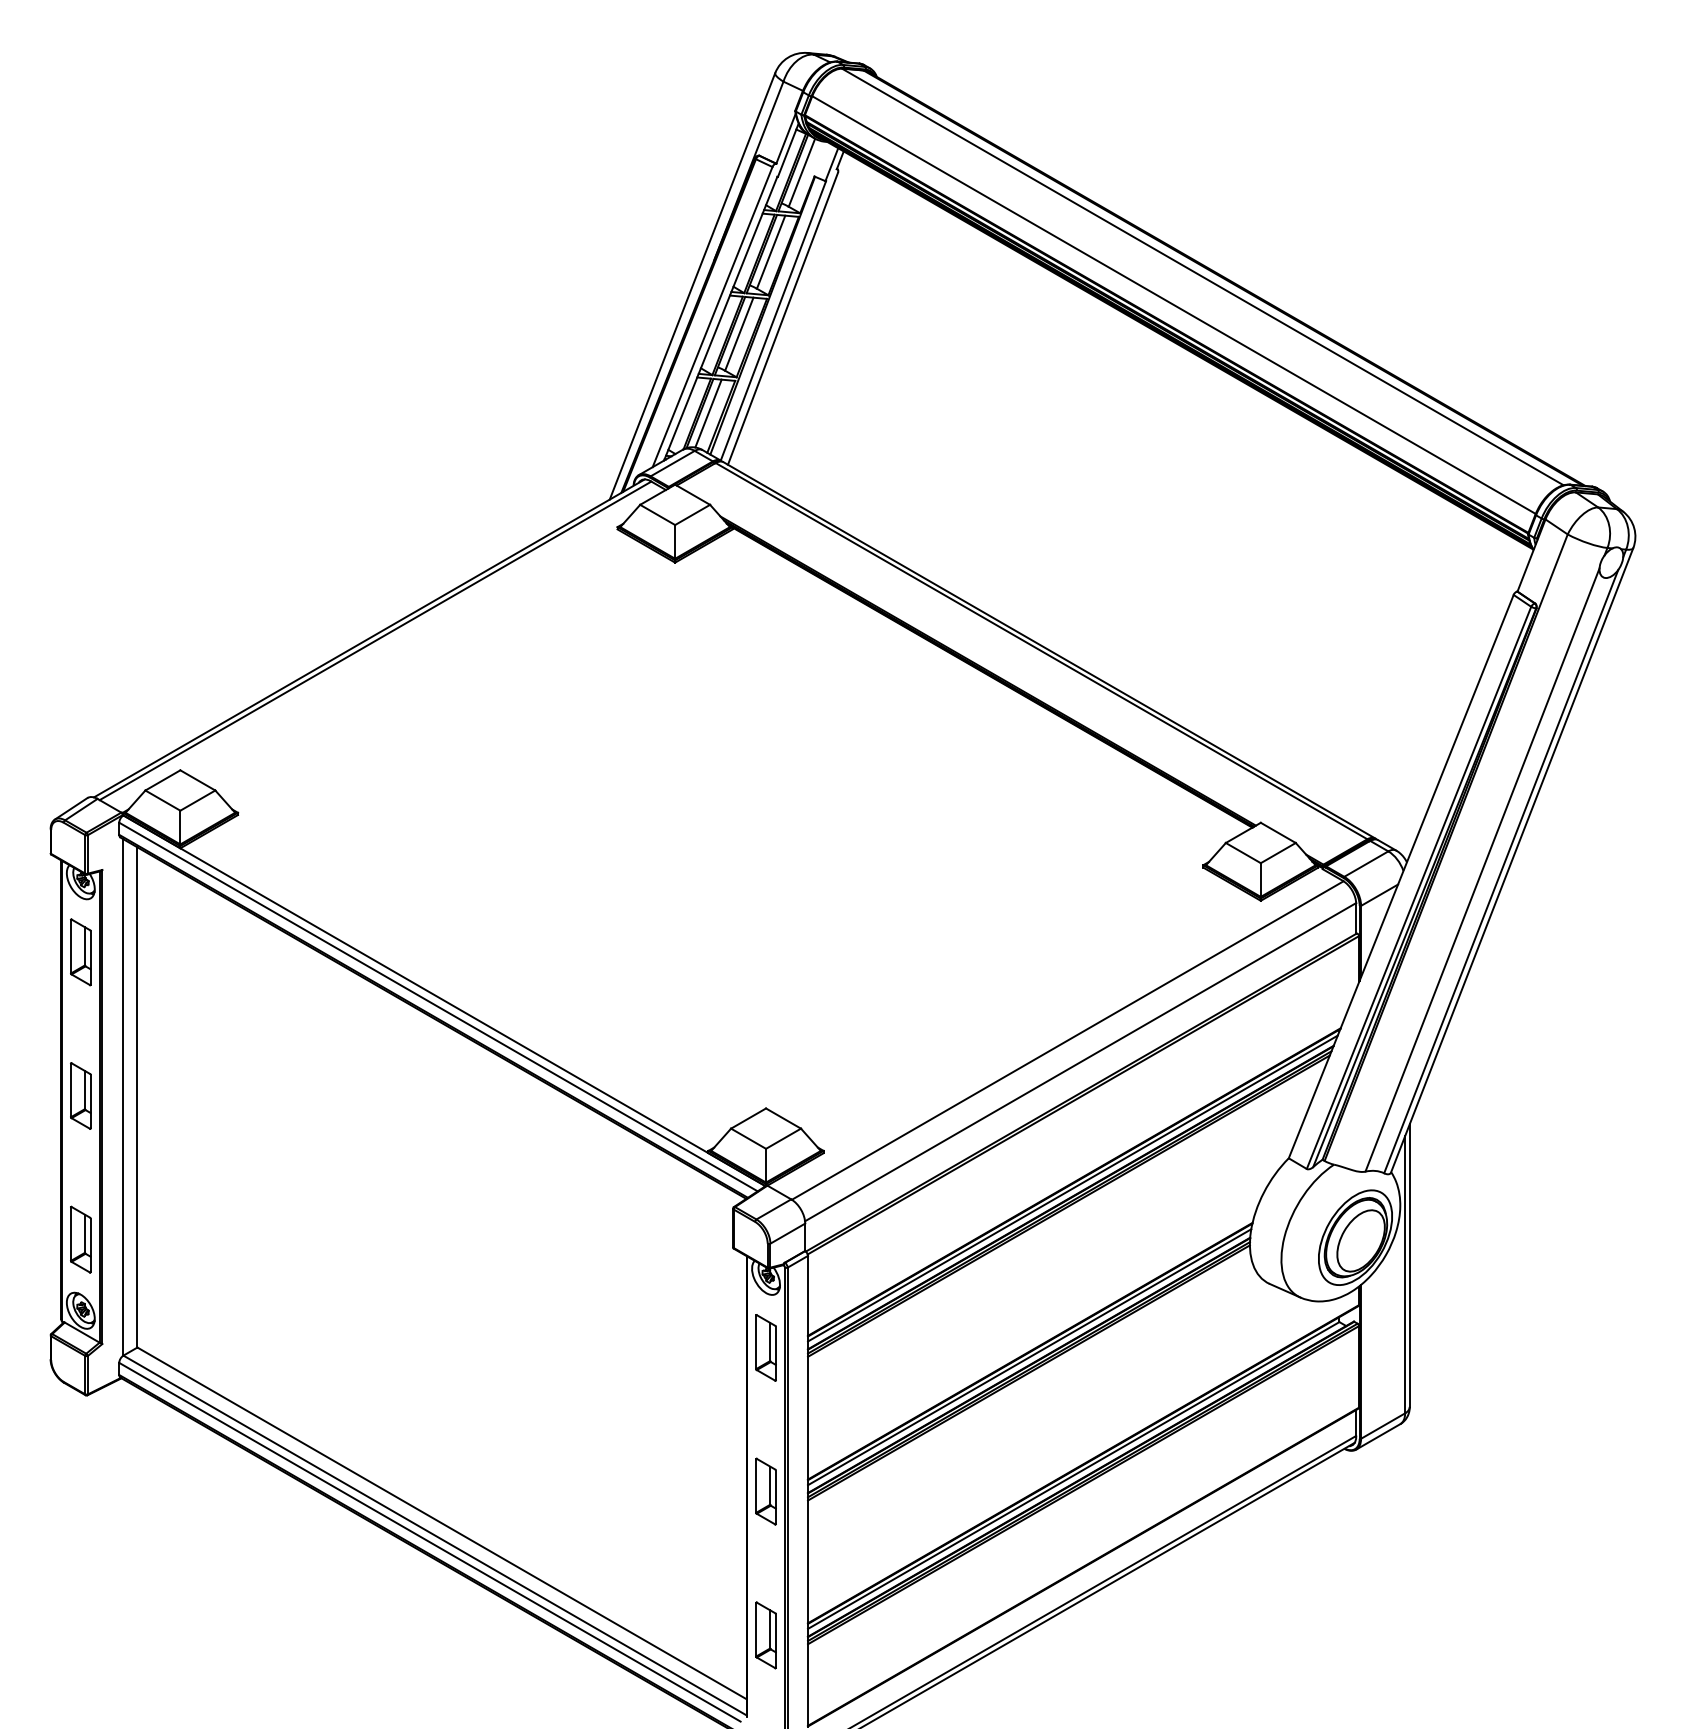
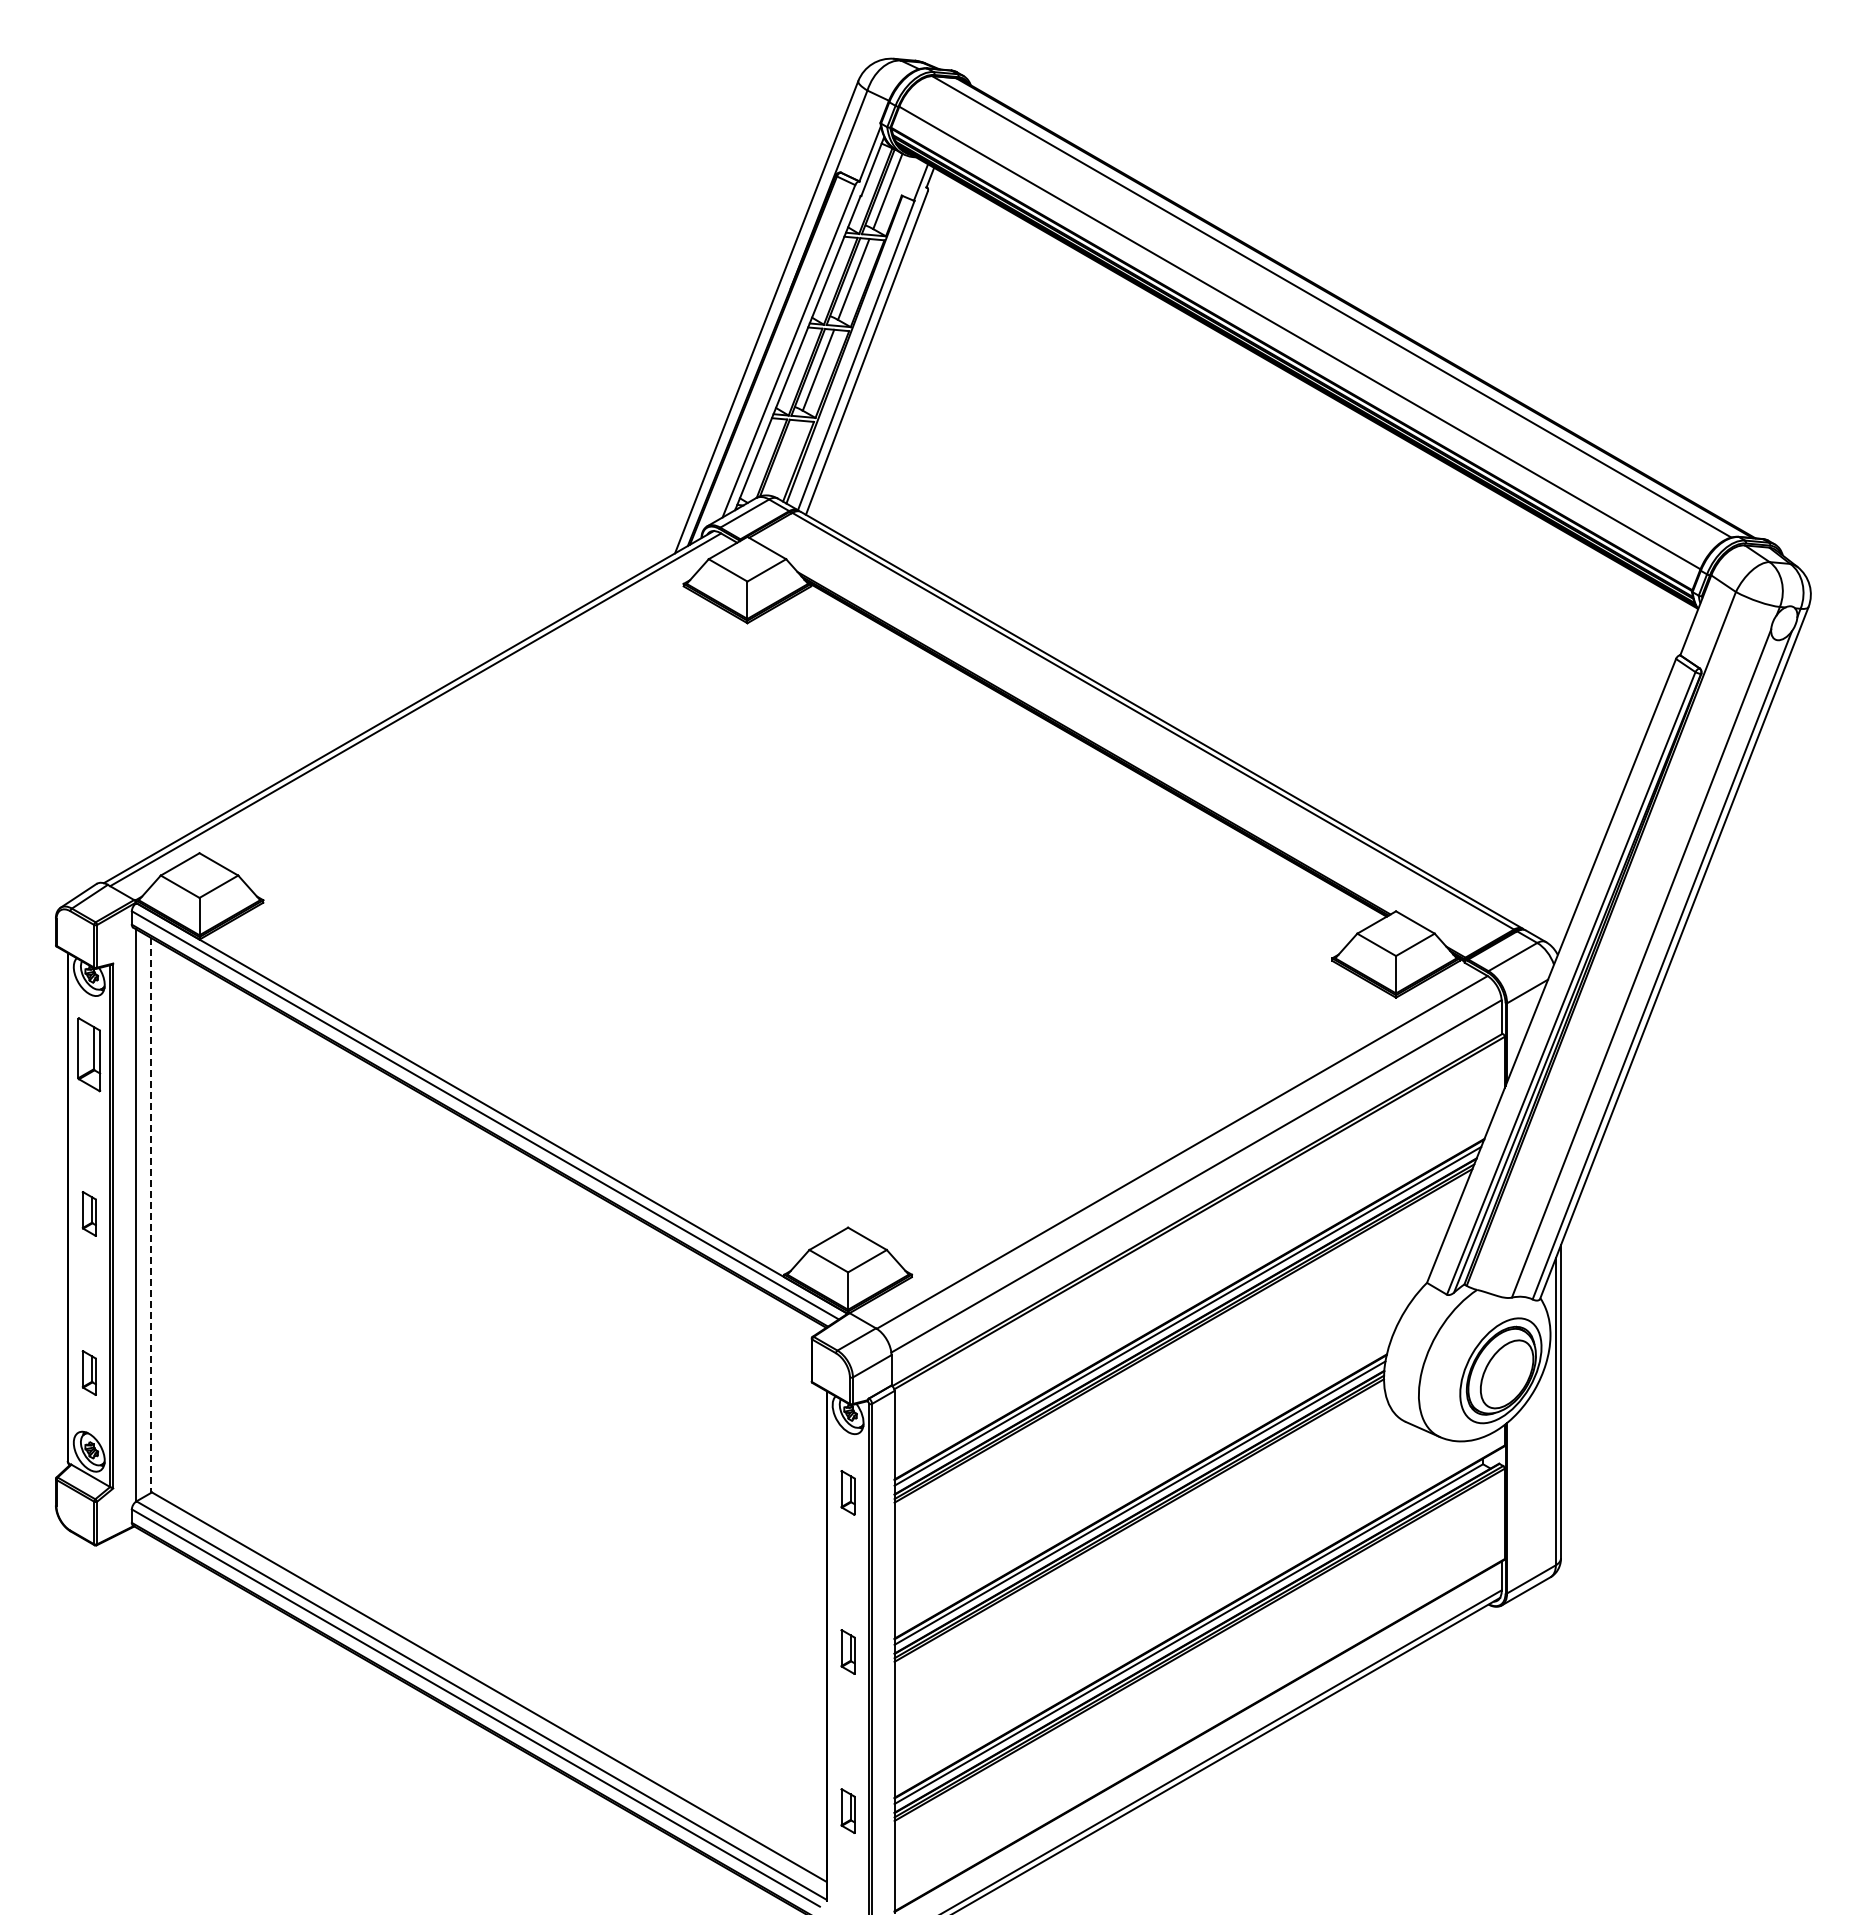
line: (707, 412) -> (783, 457), removed
part: (81, 1095) -> (89, 1213), size x0.6
line: (136, 1097) -> (151, 1215), solid -> dashed
part: (81, 1239) -> (89, 1372), size x0.6
part: (765, 1347) -> (847, 1492), size x0.6
part: (765, 1491) -> (847, 1651), size x0.6
part: (765, 1634) -> (847, 1810), size x0.6

